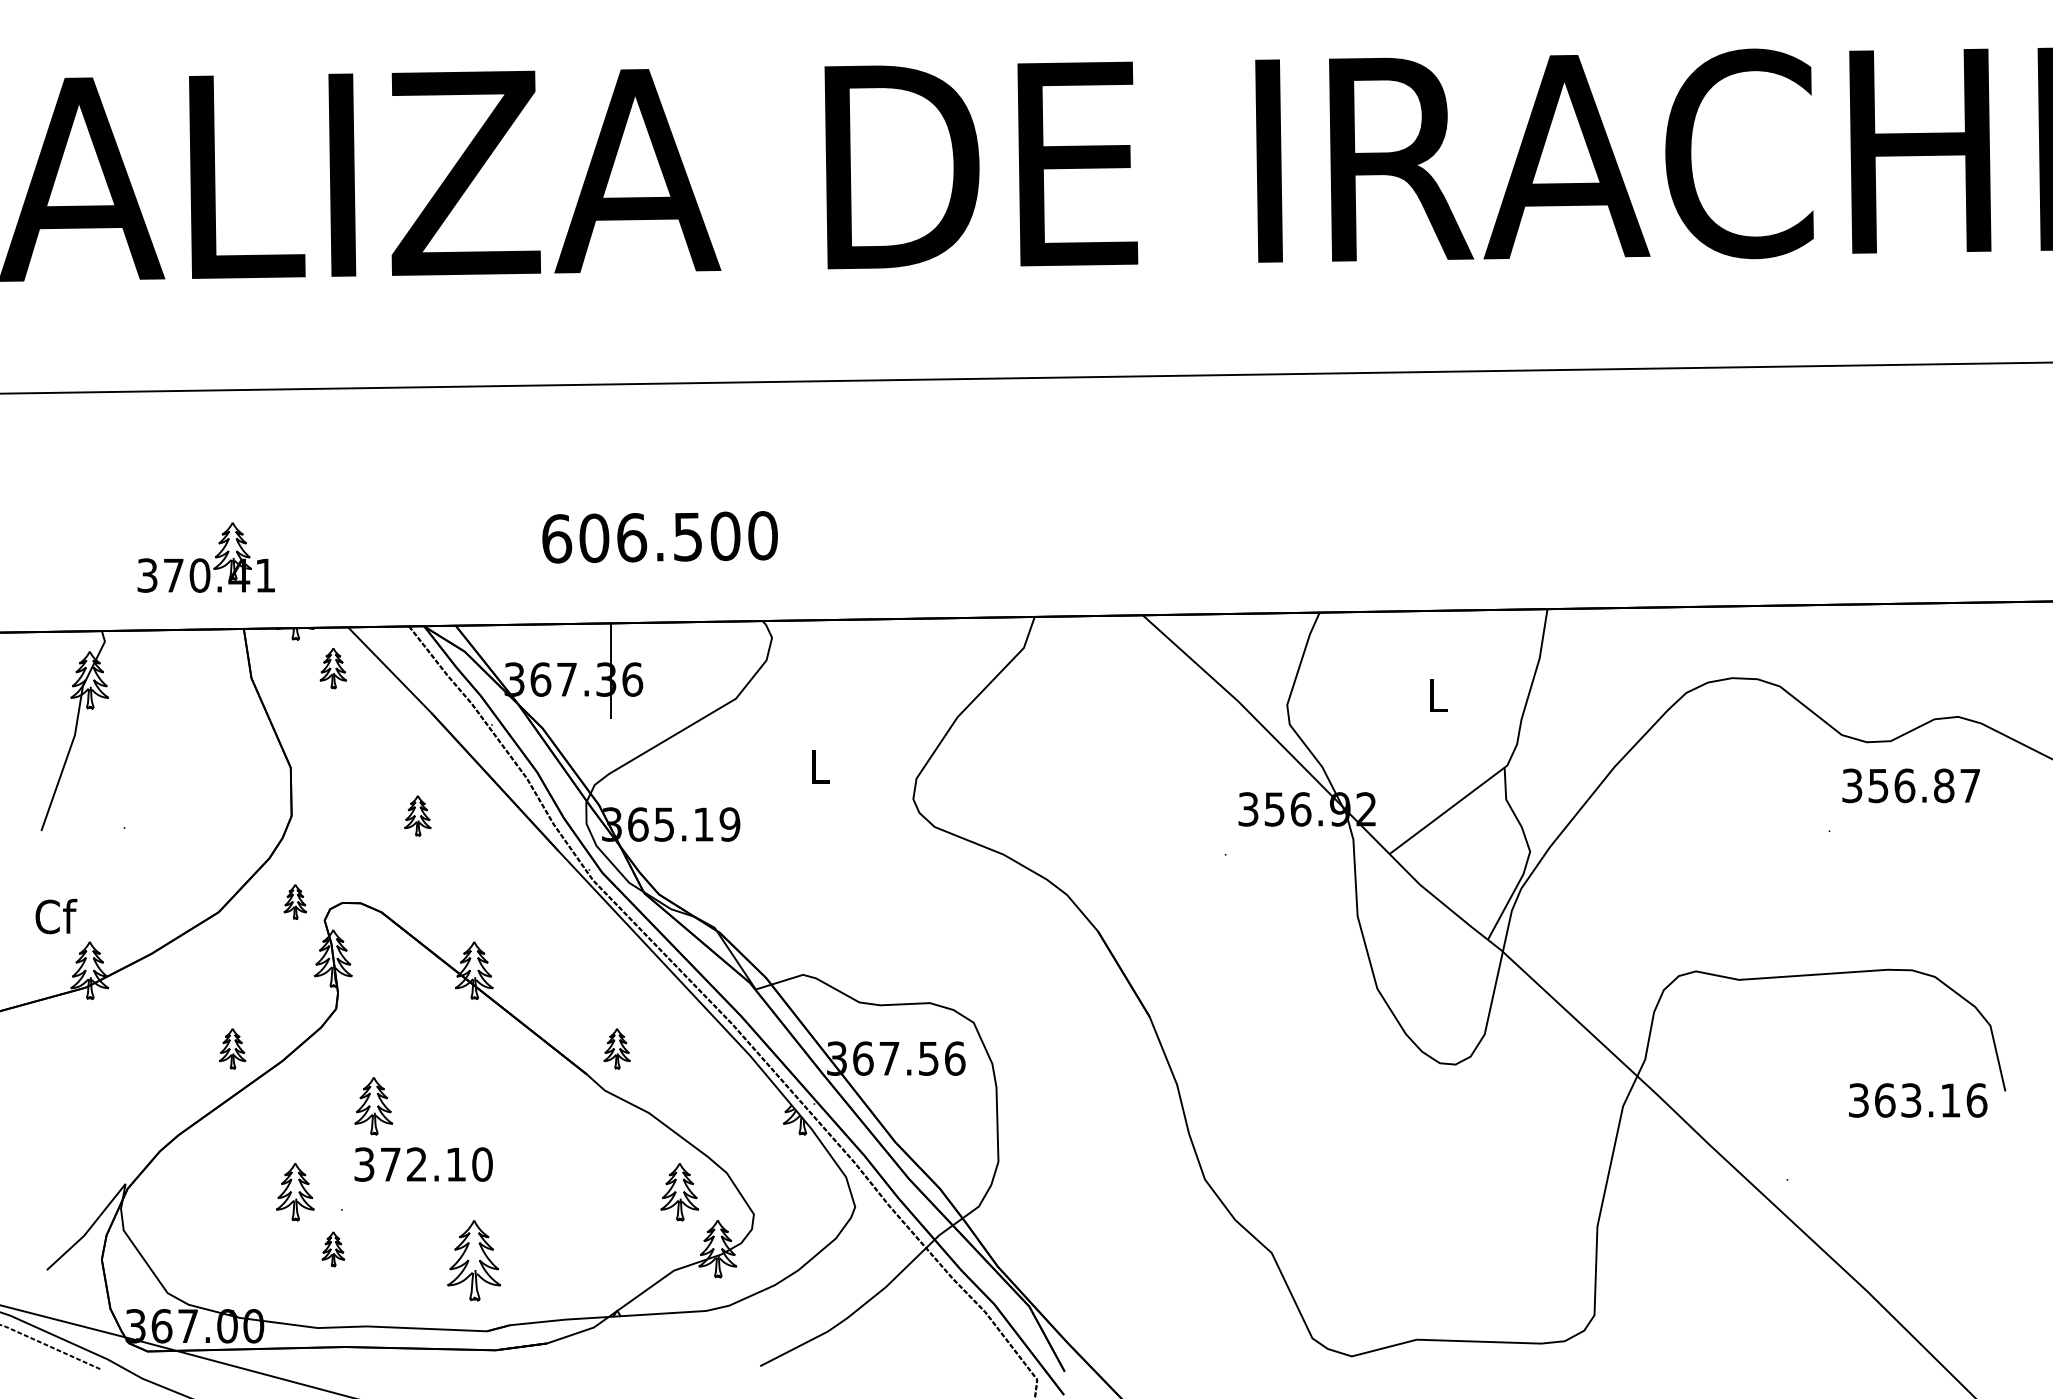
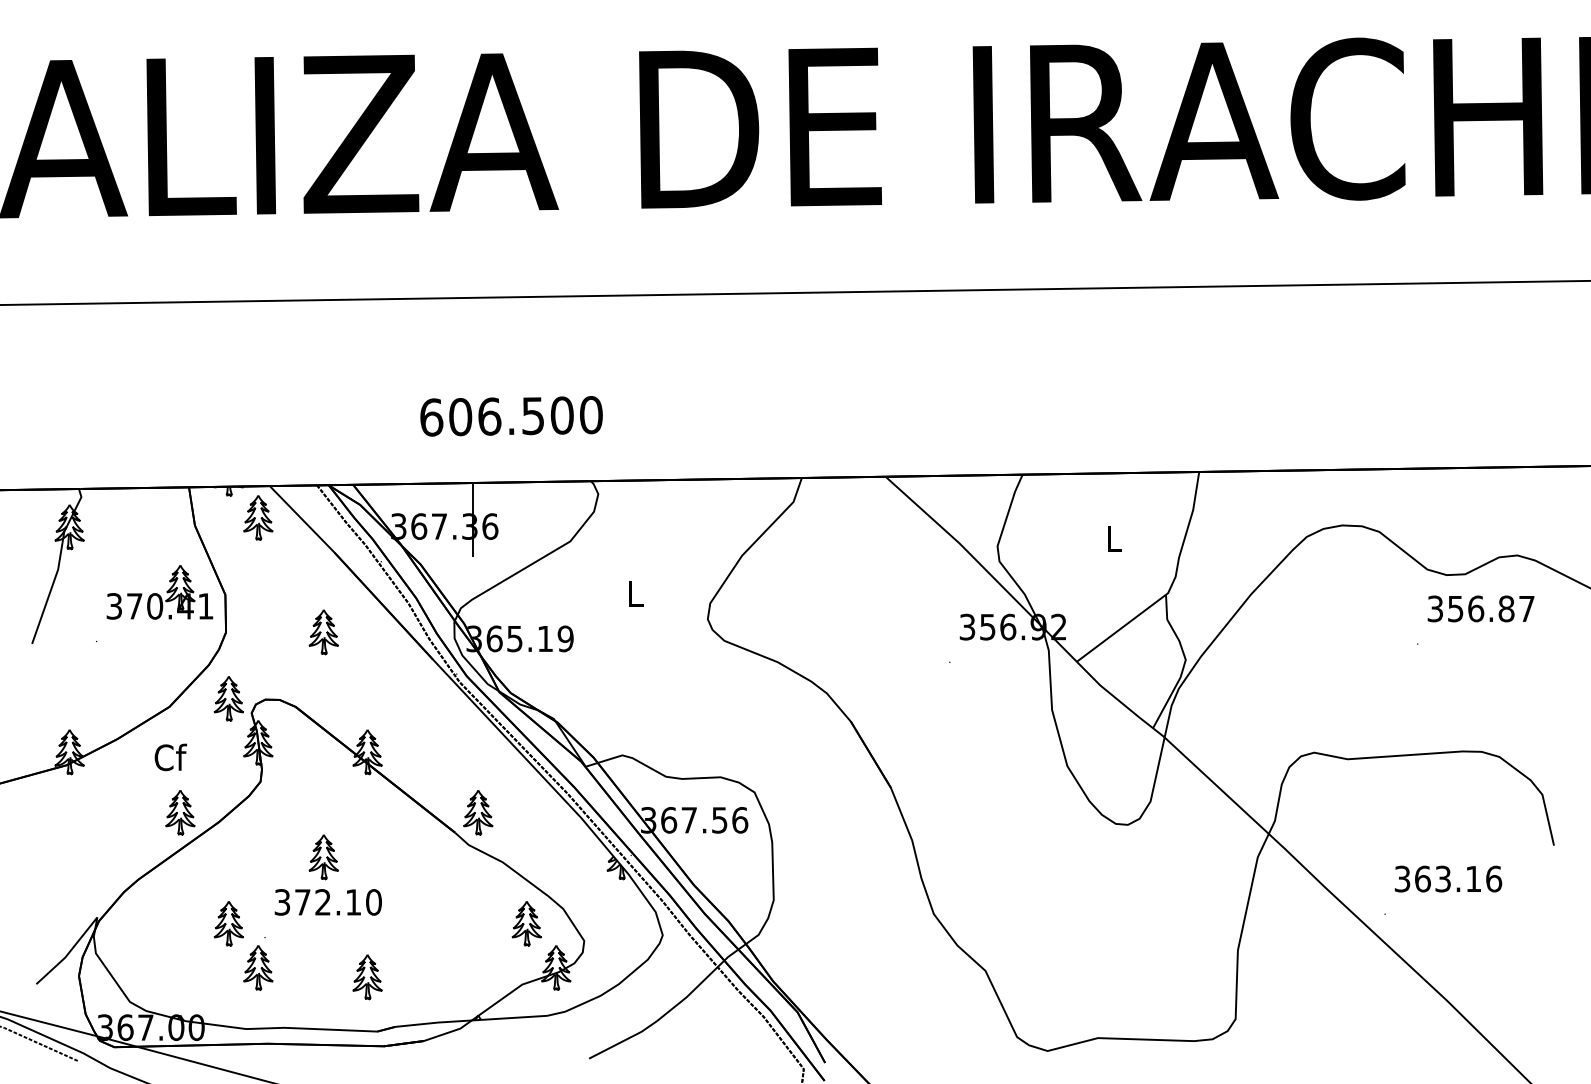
part: (205, 557) -> (159, 592), moved
part: (333, 668) -> (258, 517), size x1.43
part: (417, 815) -> (323, 631), size x1.43
part: (295, 901) -> (229, 698), size x1.67
text: (56, 916) -> (170, 757), moved
part: (232, 1048) -> (180, 812), size x1.43
part: (616, 1048) -> (477, 812), size x1.43
text: (1918, 1100) -> (1448, 879), moved
part: (373, 1106) -> (323, 857), moved
part: (333, 1249) -> (258, 968), size x1.67
part: (474, 1261) -> (367, 977), size x0.71

